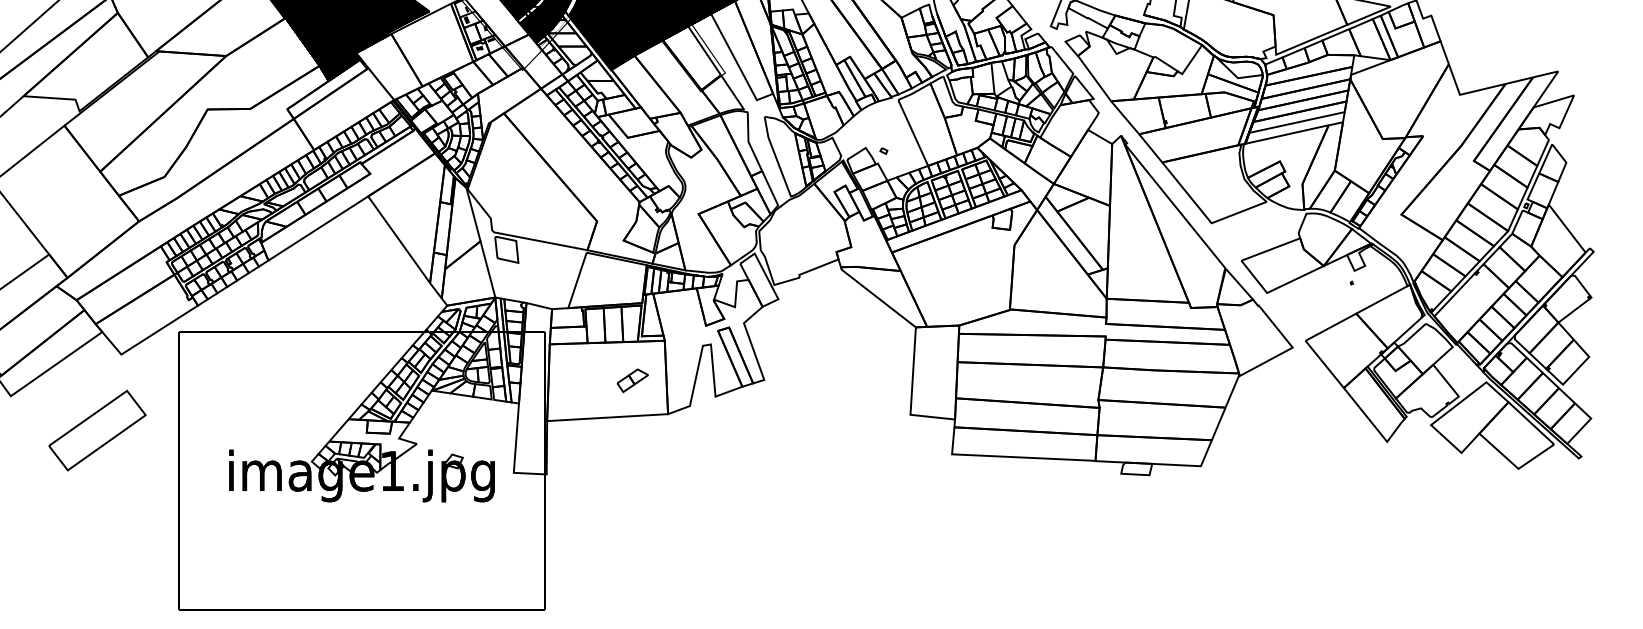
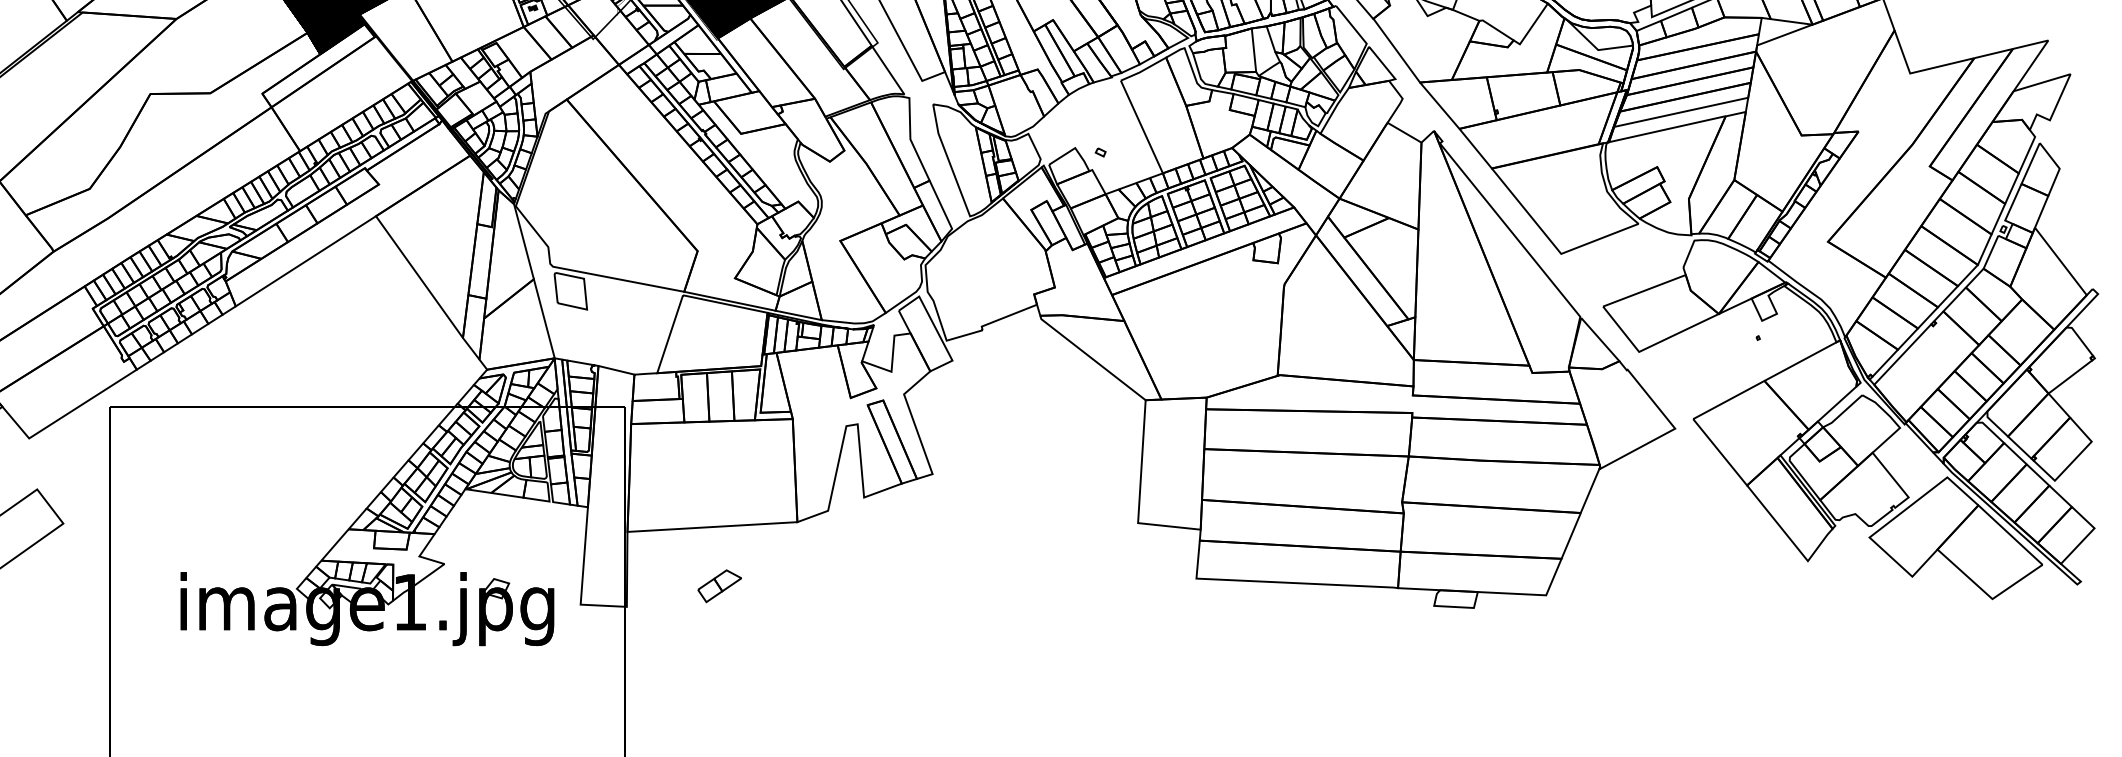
part: (632, 380) -> (719, 585), moved

